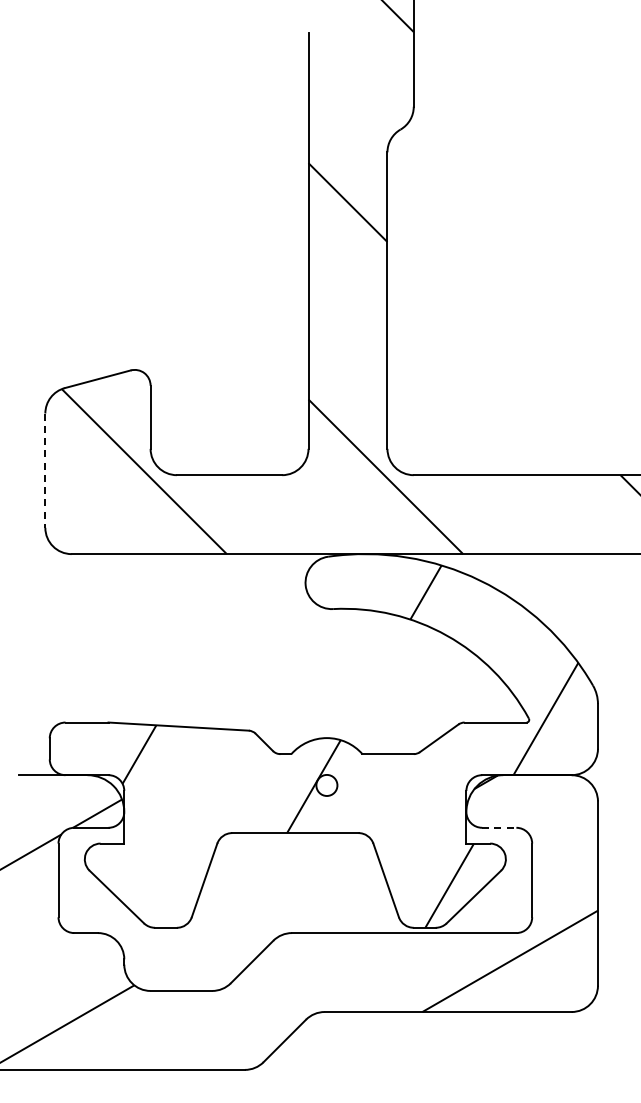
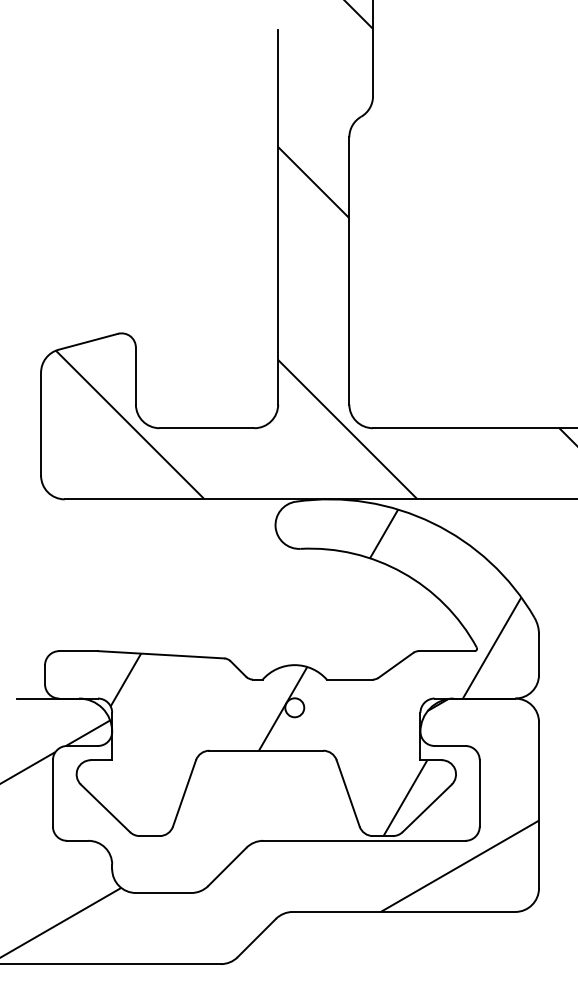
line: (45, 471) -> (41, 424), dashed -> solid
line: (499, 827) -> (450, 745), dashed -> solid

